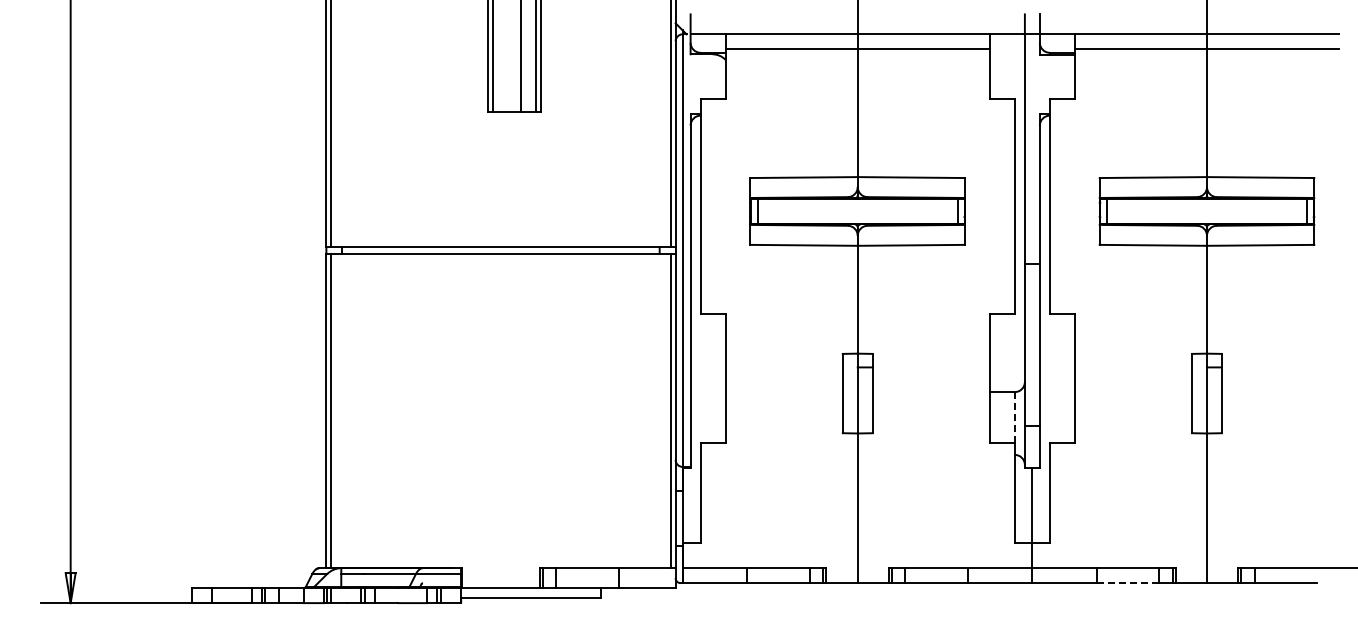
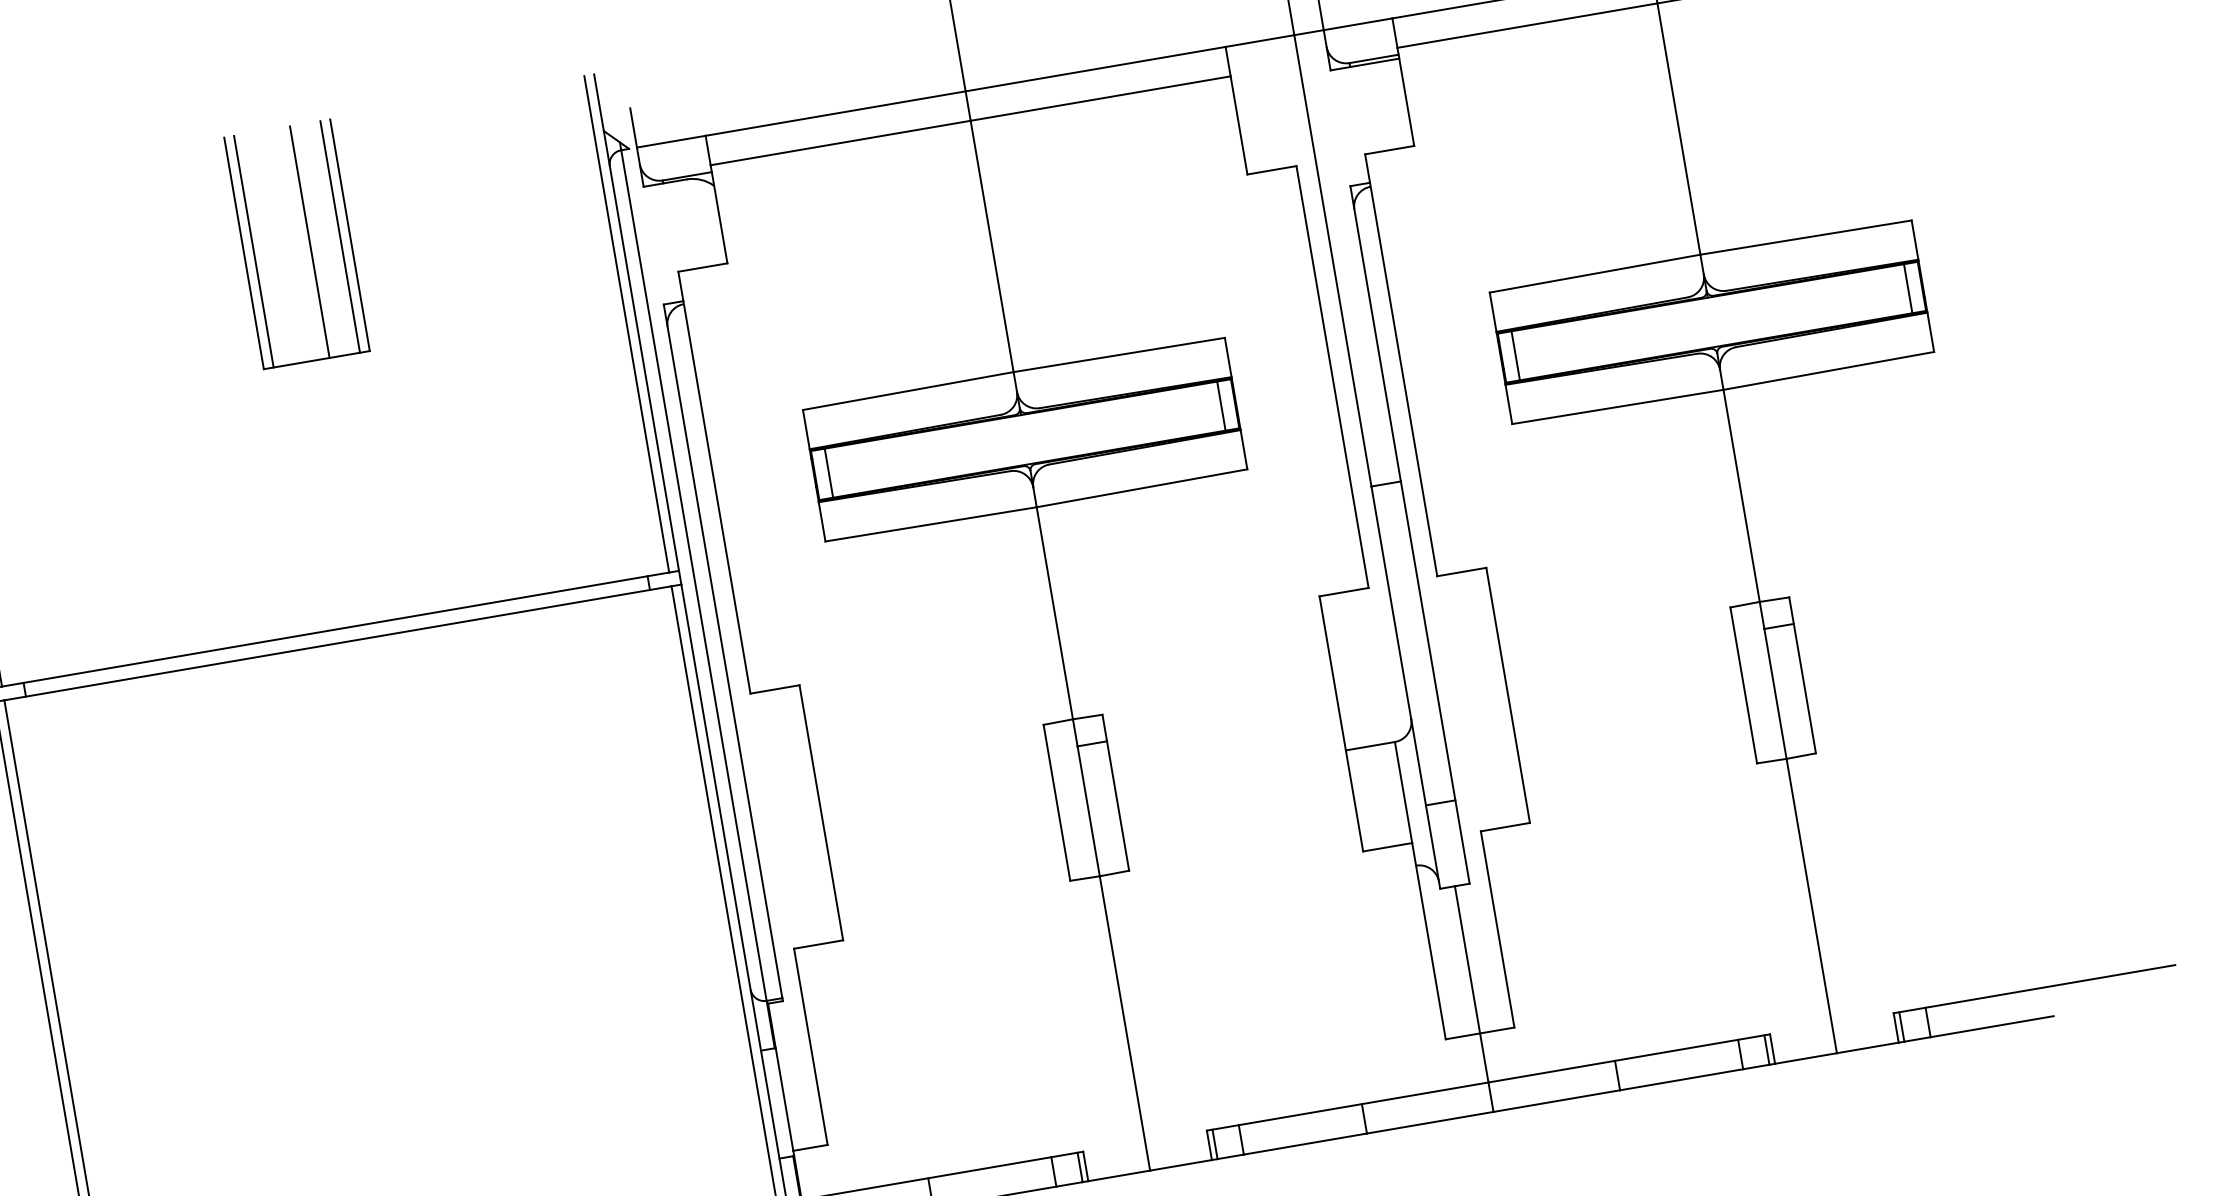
line: (1014, 417) -> (1402, 792), dashed -> solid
line: (1127, 583) -> (1680, 1080), dashed -> solid

